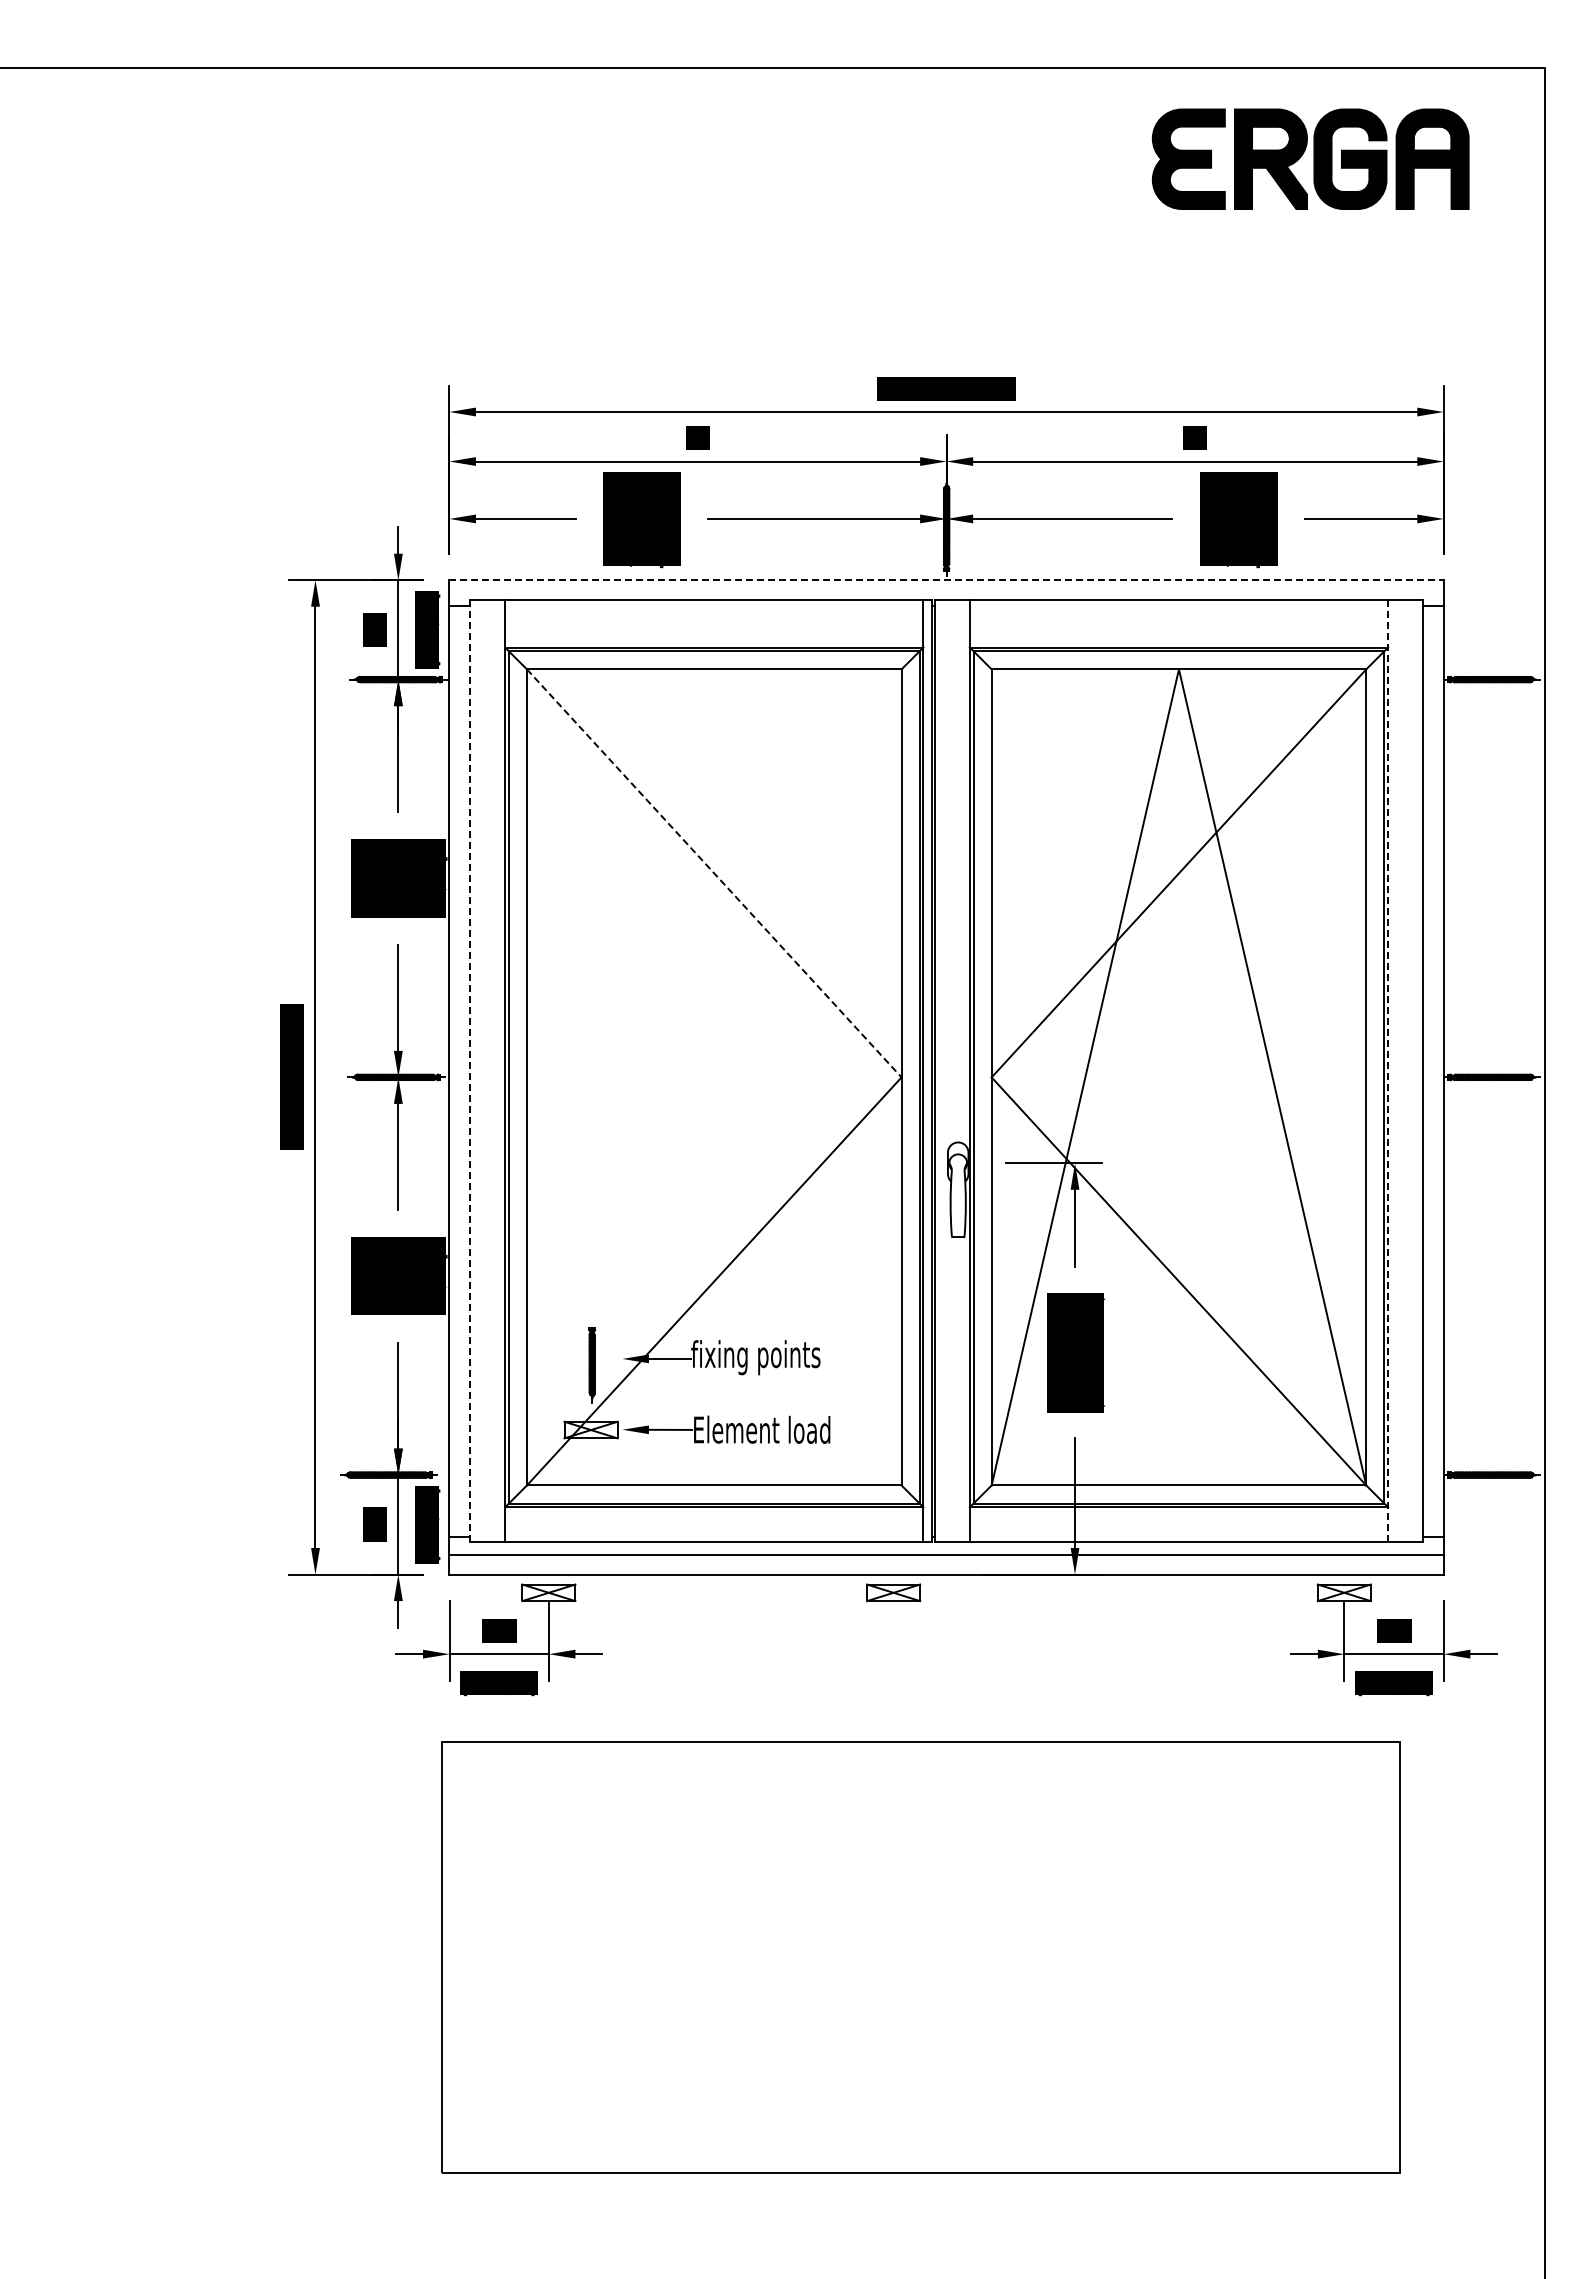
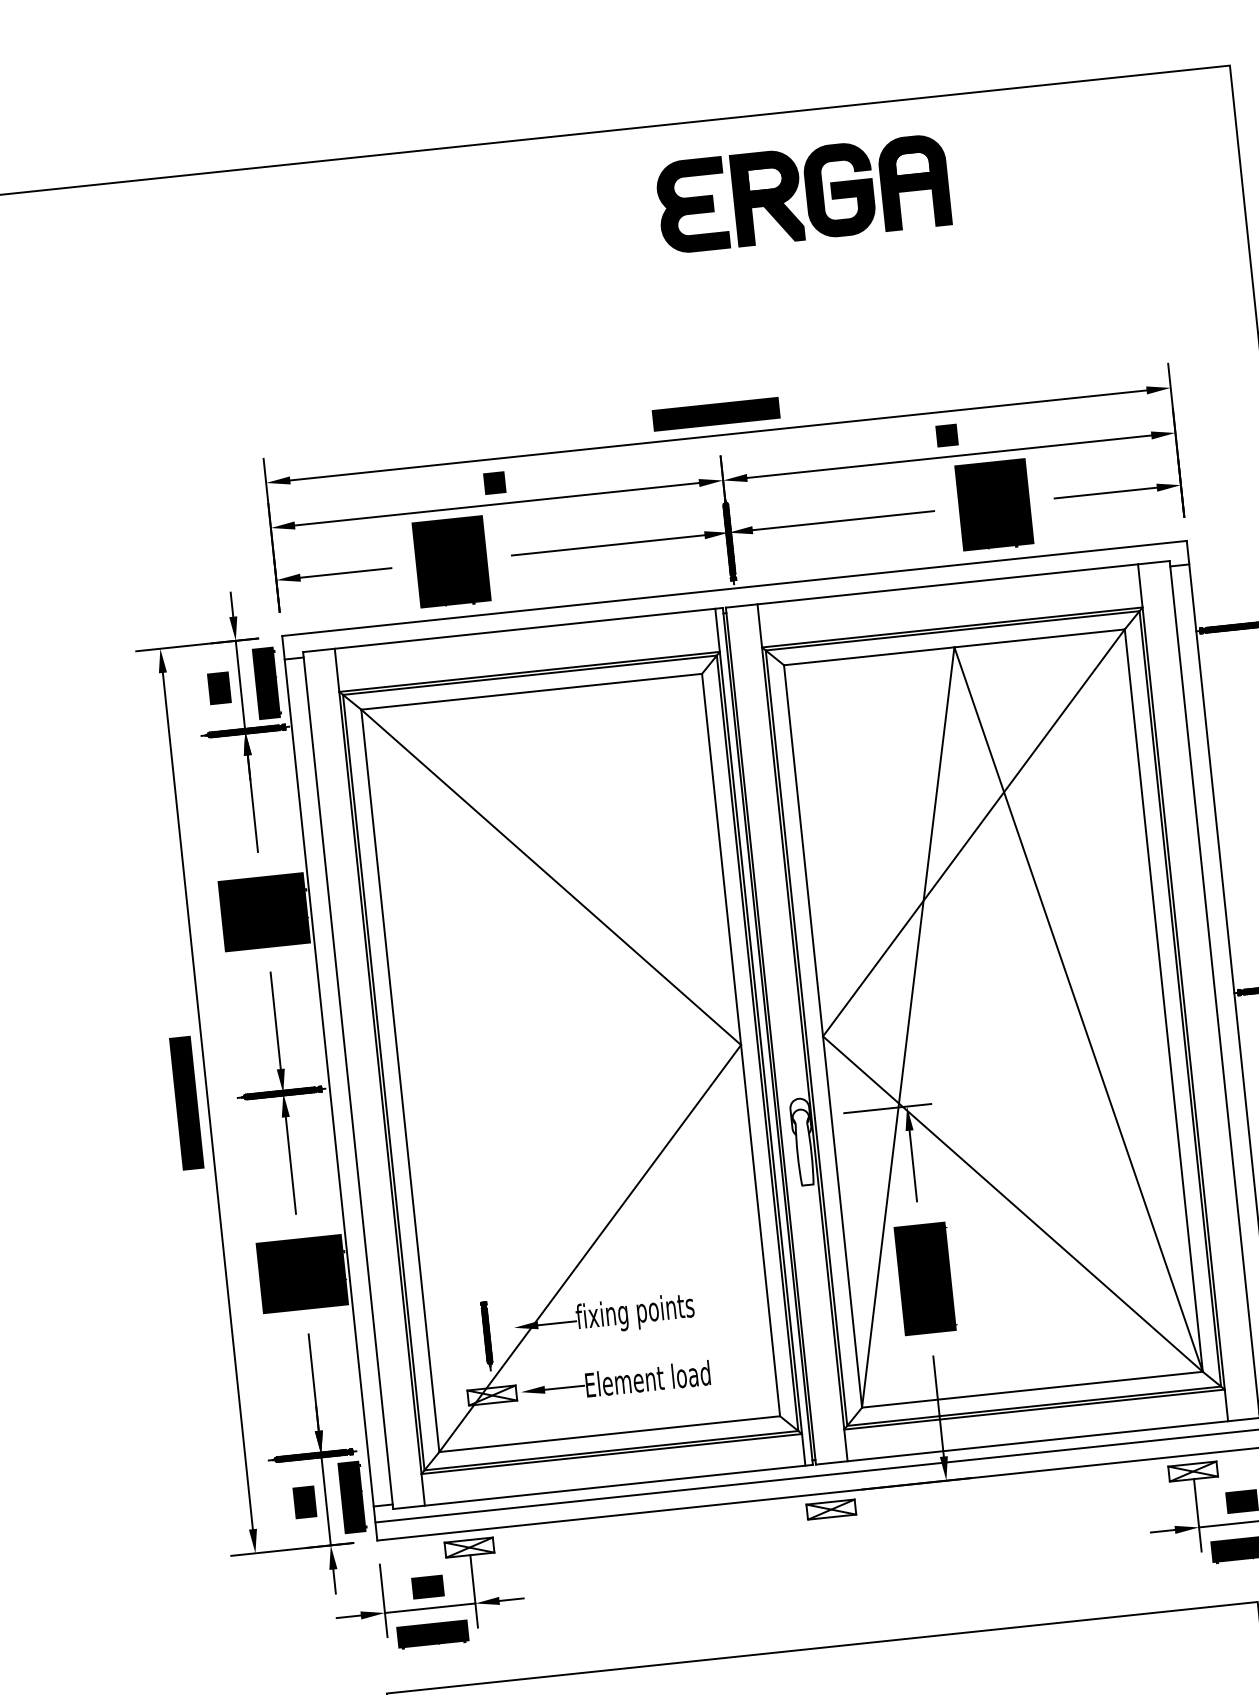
part: (1310, 158) -> (803, 193), moved
line: (947, 580) -> (735, 588), dashed -> solid
line: (714, 873) -> (551, 877), dashed -> solid
line: (470, 1071) -> (348, 1080), dashed -> solid
line: (1388, 1071) -> (1183, 993), dashed -> solid
part: (893, 1592) -> (831, 1509), moved

